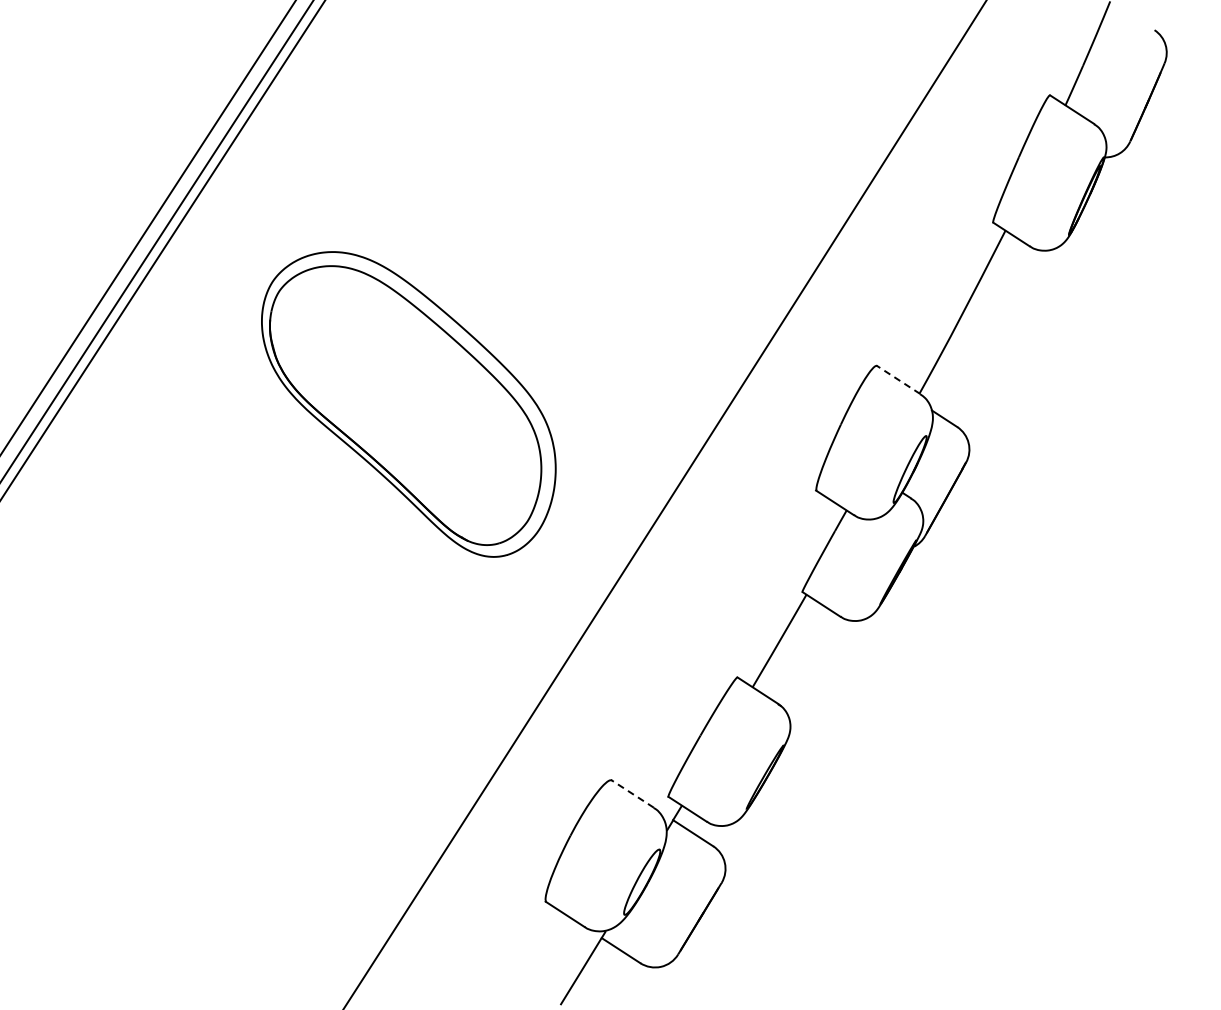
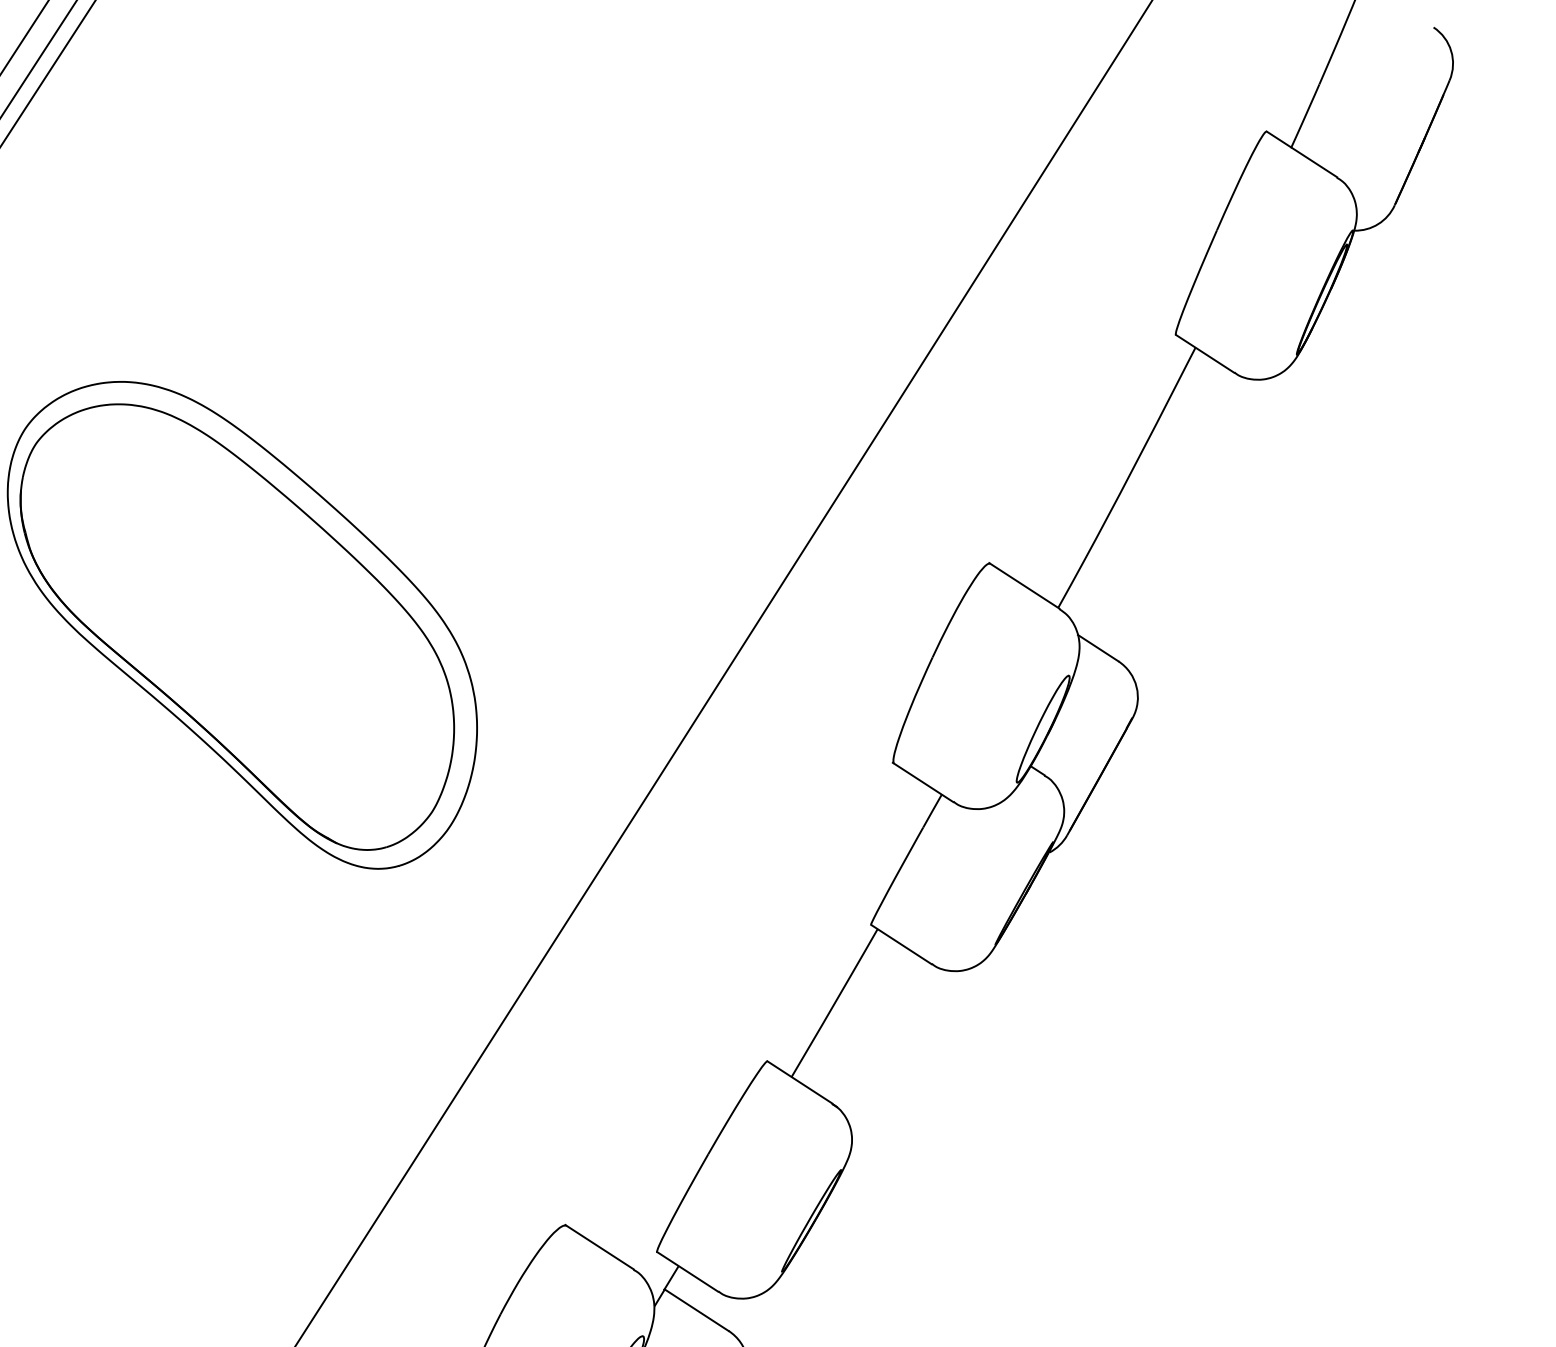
line: (897, 379) -> (1022, 585), dashed -> solid
line: (632, 793) -> (599, 1246), dashed -> solid

